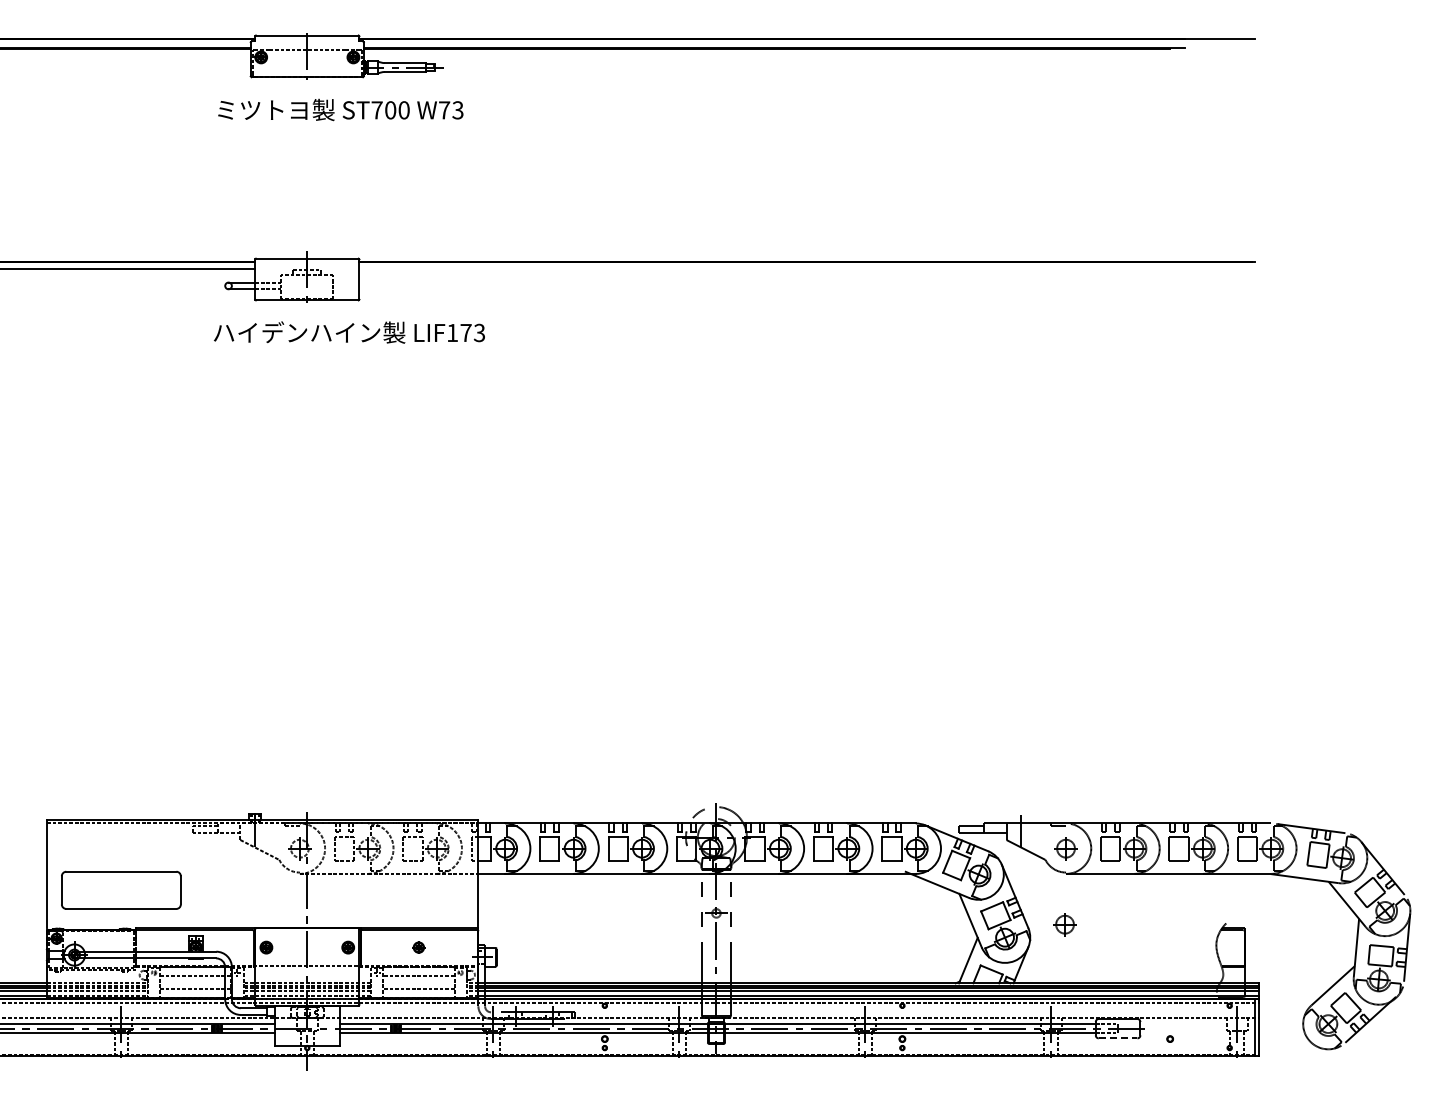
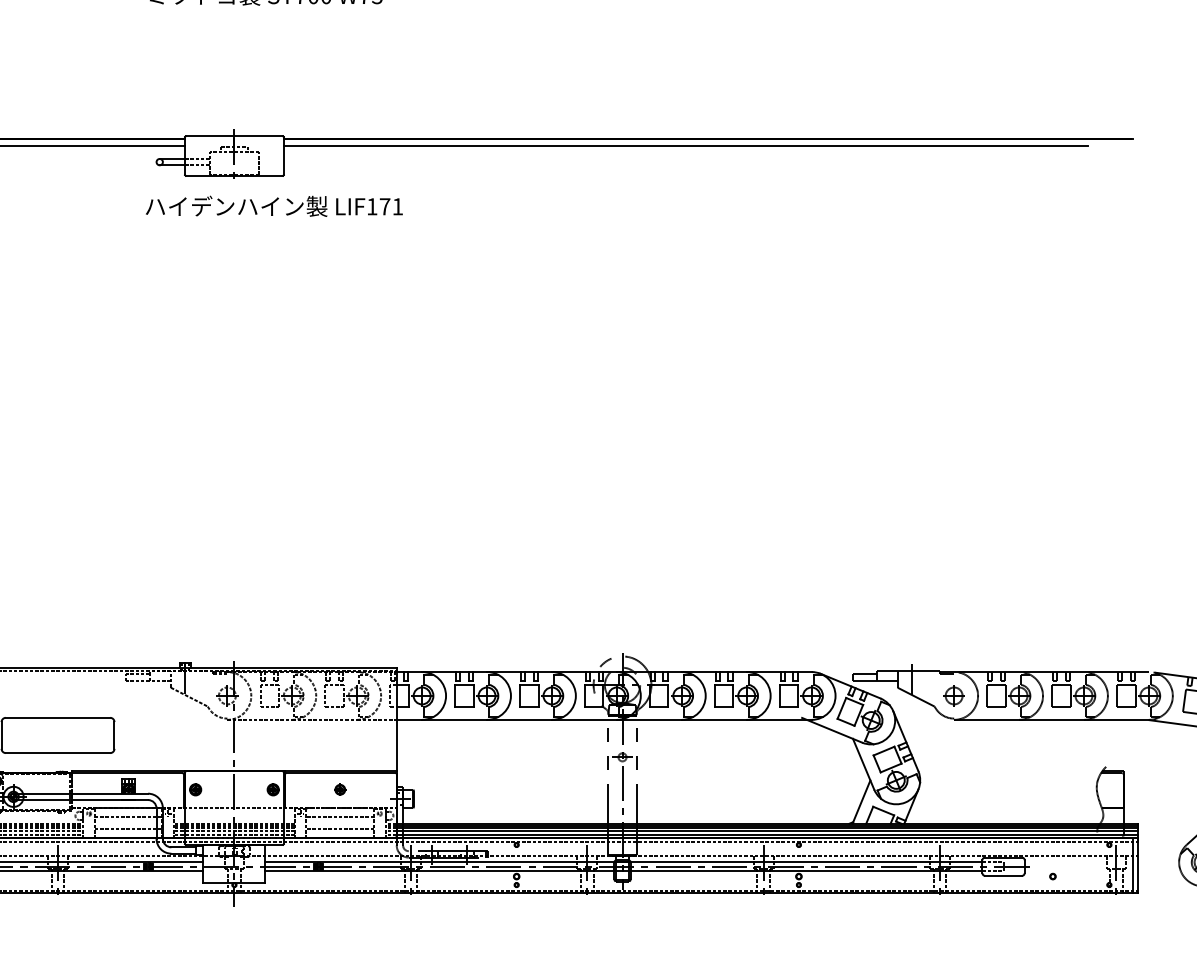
line: (783, 269) -> (686, 146), added
text: (478, 332) -> (396, 206), LIF173 -> LIF171
part: (1064, 924) -> (952, 767), removed
line: (1118, 1038) -> (1003, 876), dashed -> solid

